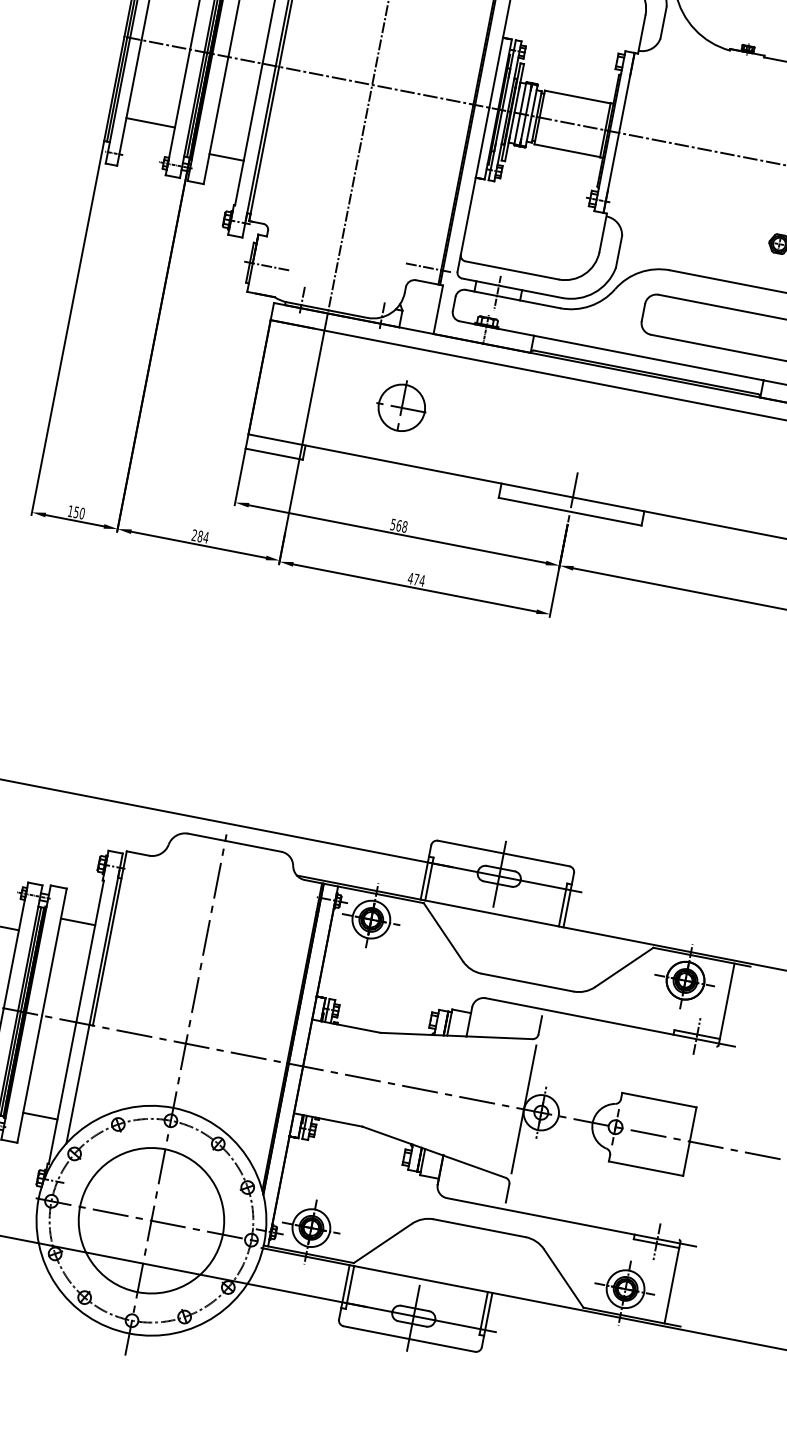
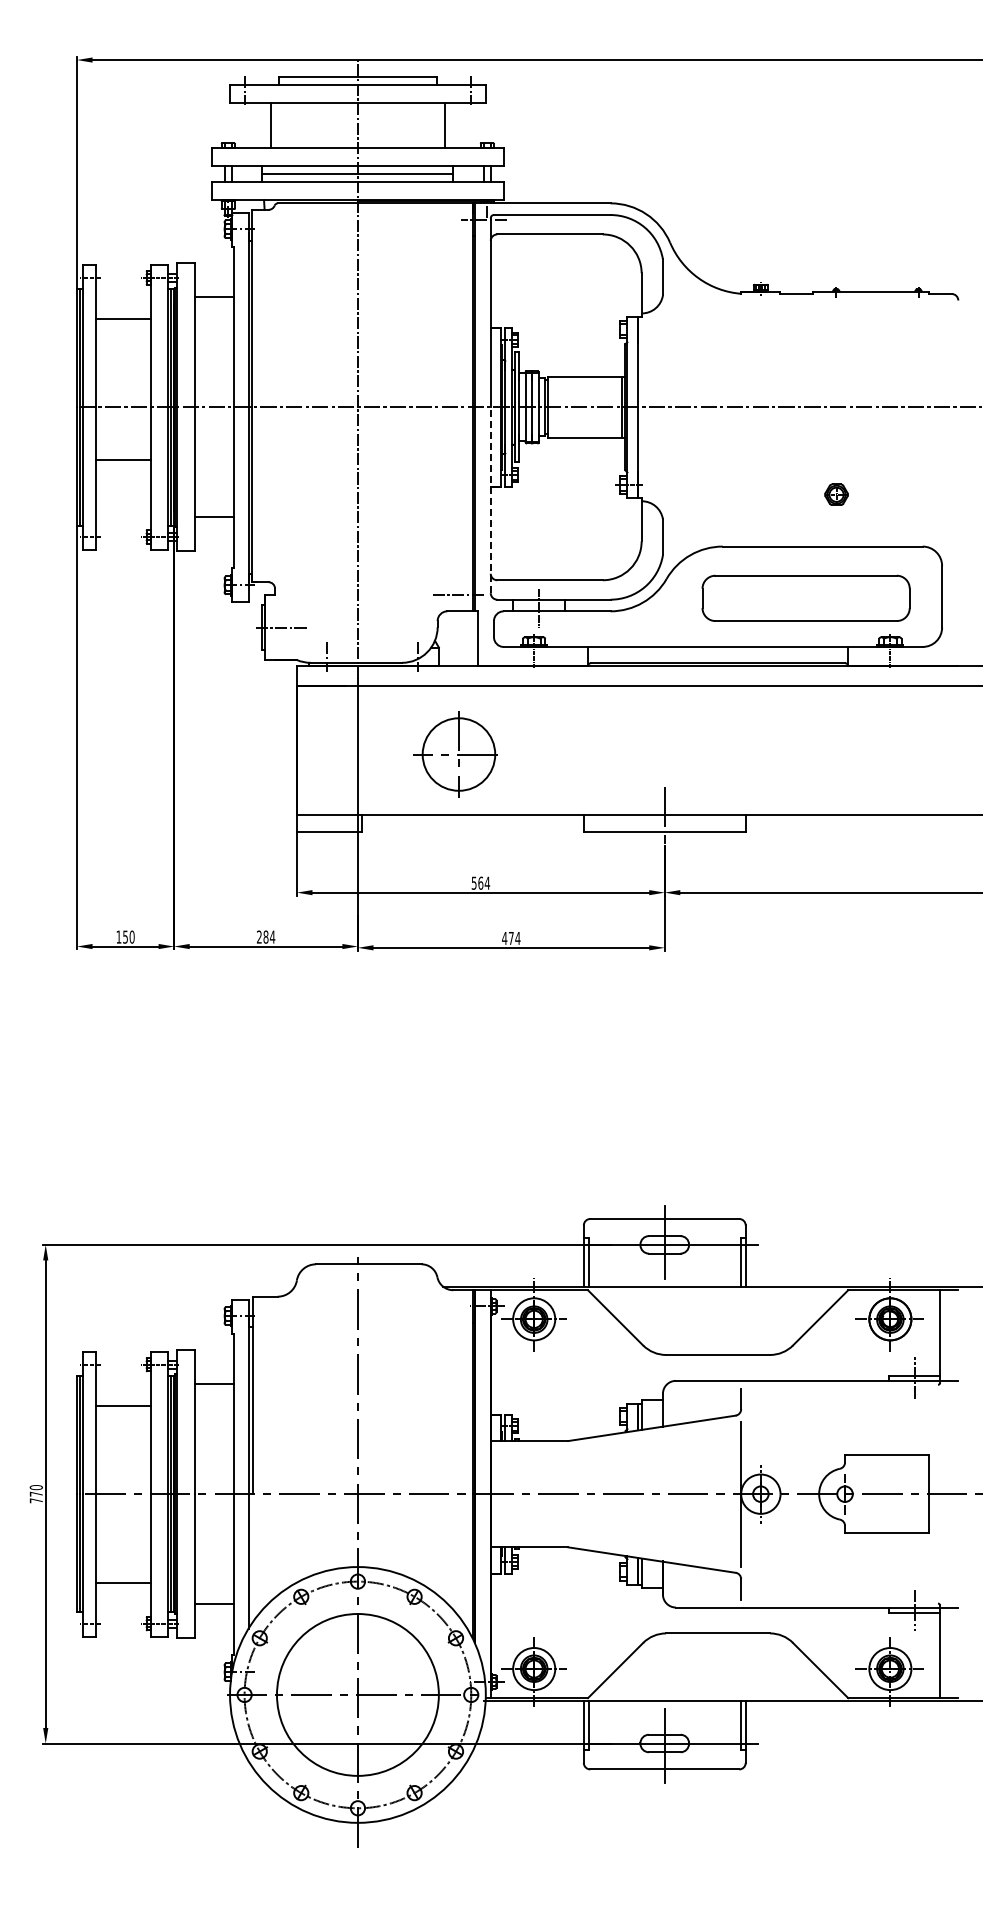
line: (150, 122) -> (123, 459), moved
line: (473, 189) -> (490, 500), solid -> dashed
part: (401, 405) -> (458, 751), size x1.4
text: (405, 526) -> (487, 882), 568 -> 564

